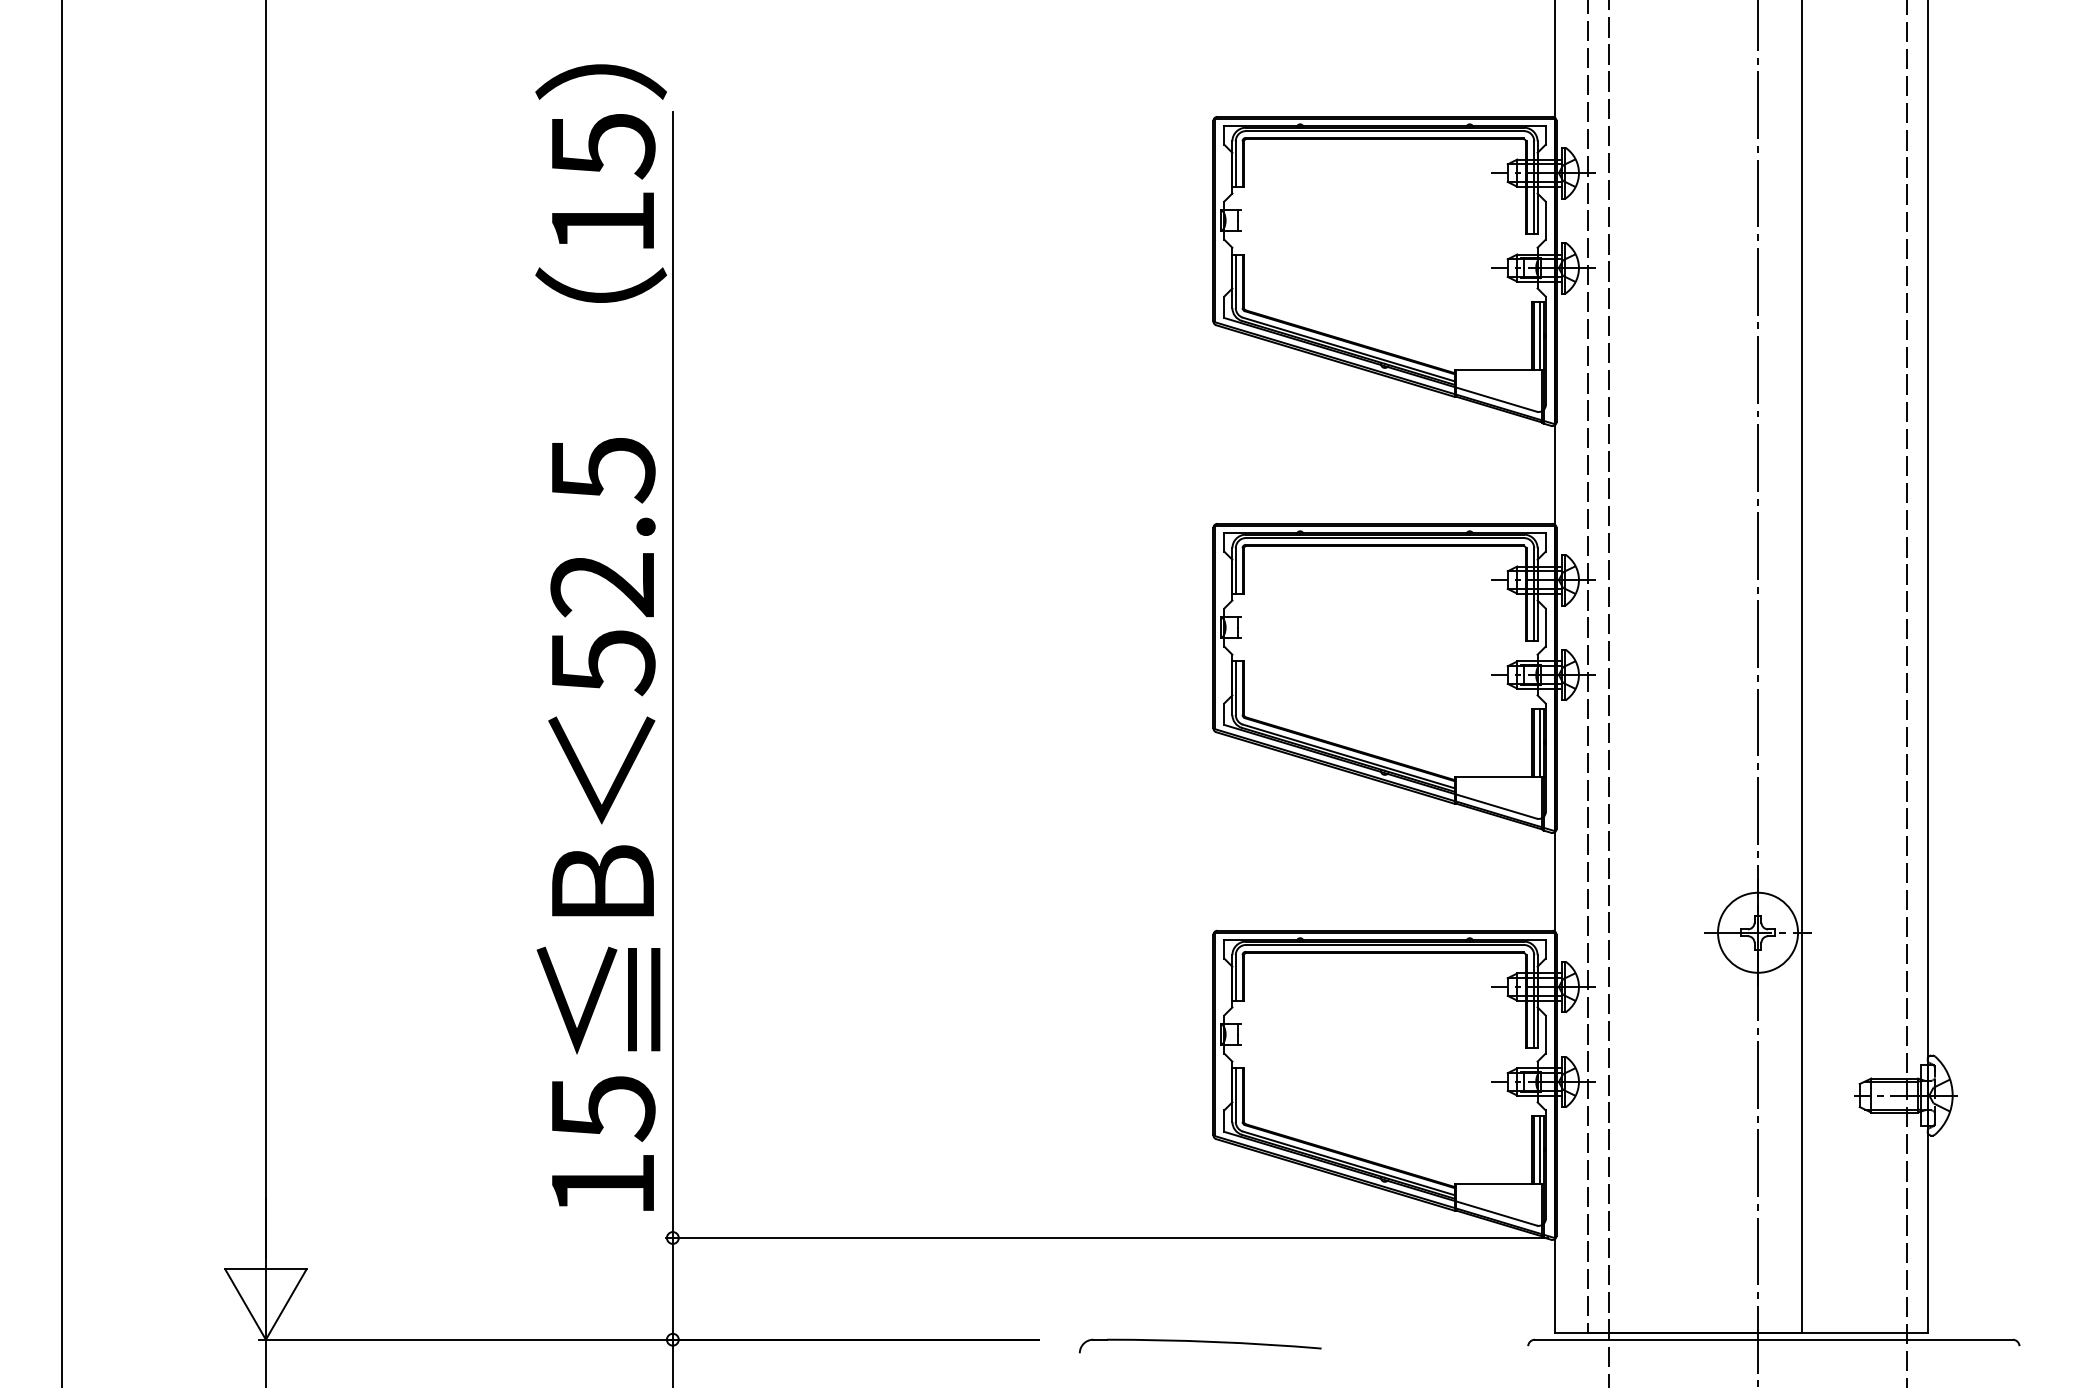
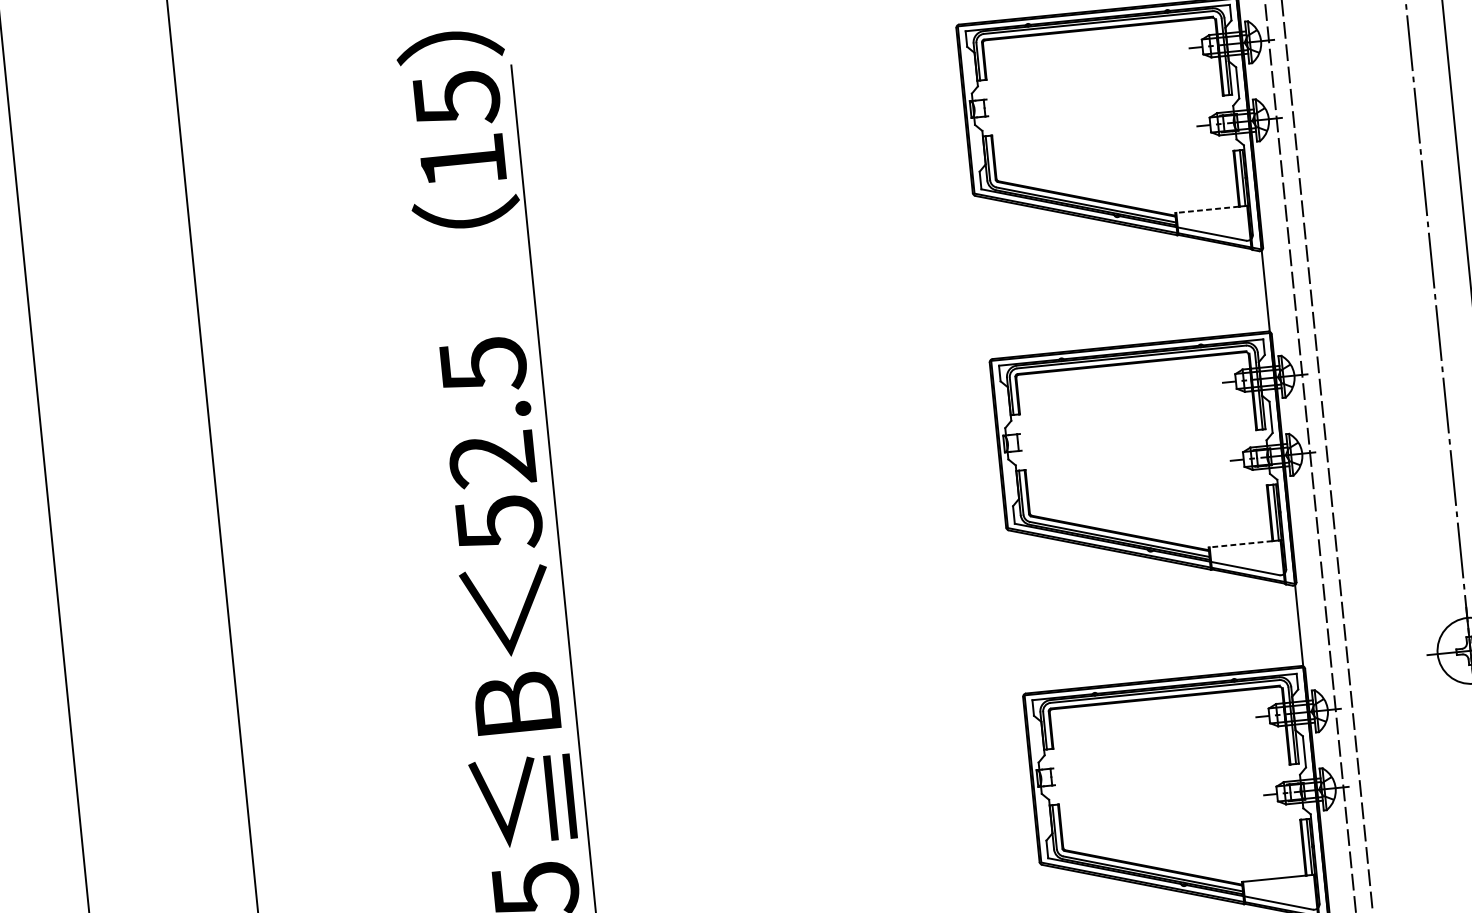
line: (1493, 369) -> (1206, 209), solid -> dashed
line: (1493, 776) -> (1240, 544), solid -> dashed

